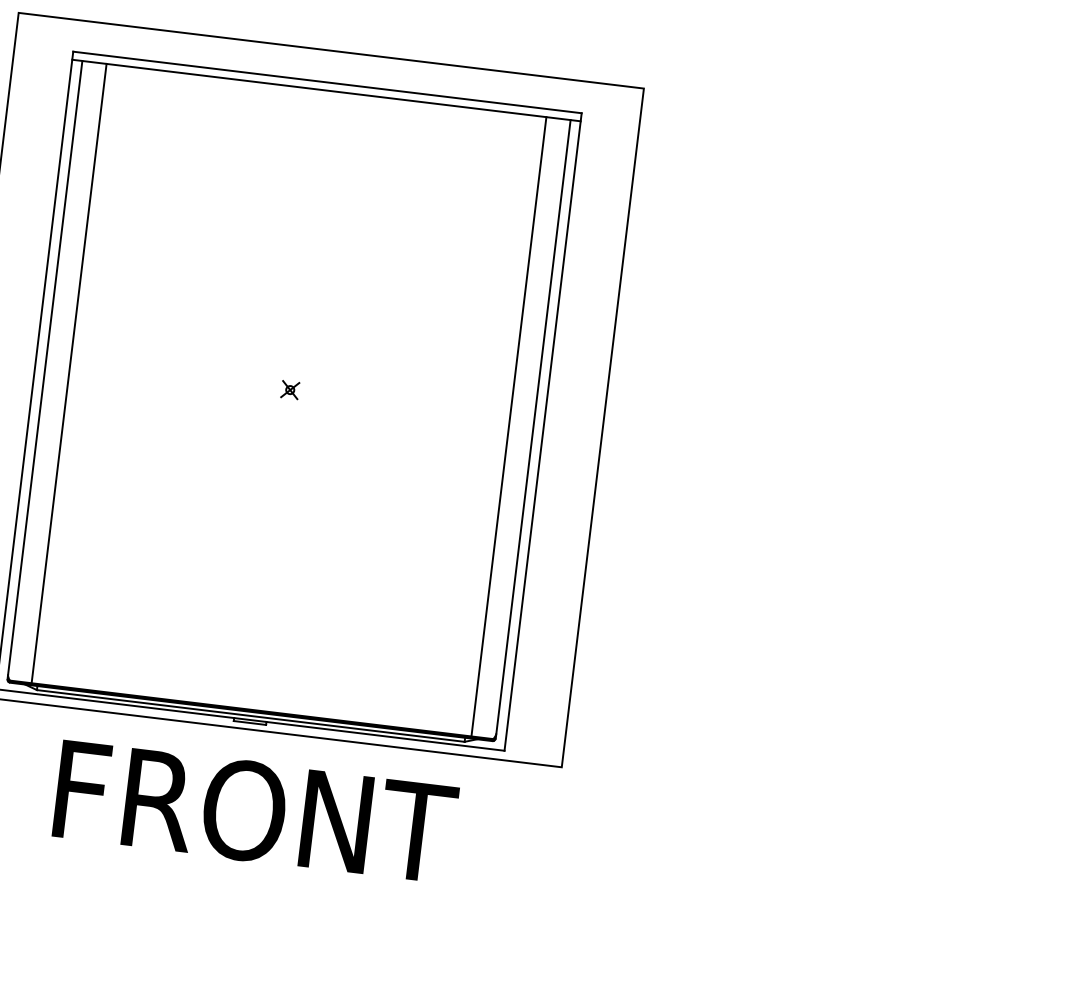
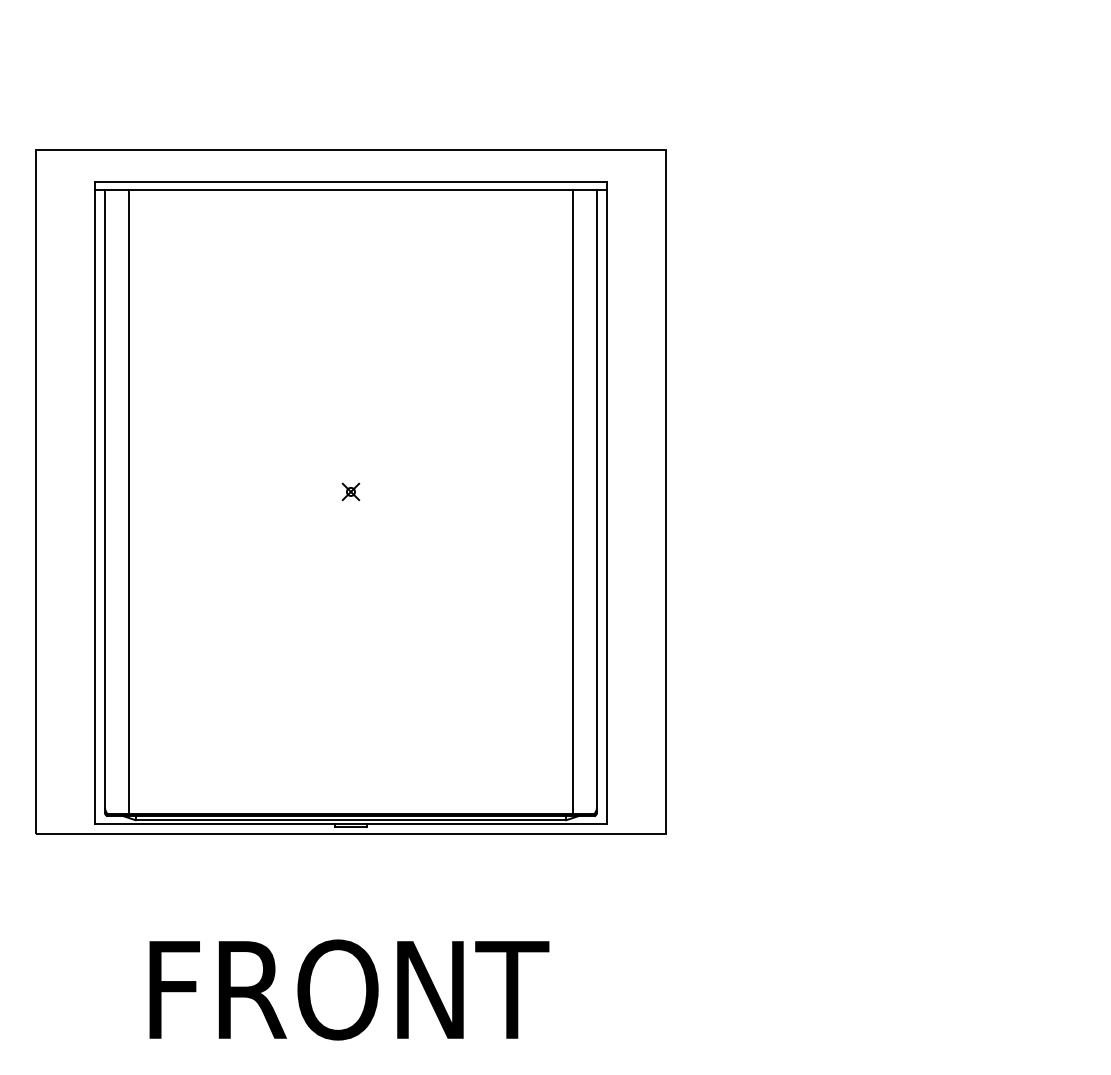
text: (255, 811) -> (349, 989), moved

